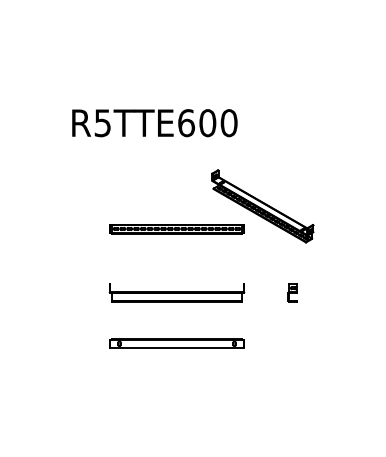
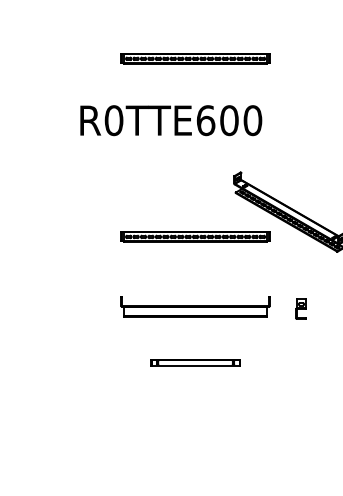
part: (176, 67) -> (194, 59), added
text: (102, 123) -> (113, 121), R5TTE600 -> R0TTE600
part: (292, 292) -> (300, 309), moved
part: (176, 343) -> (194, 362), size x0.6

